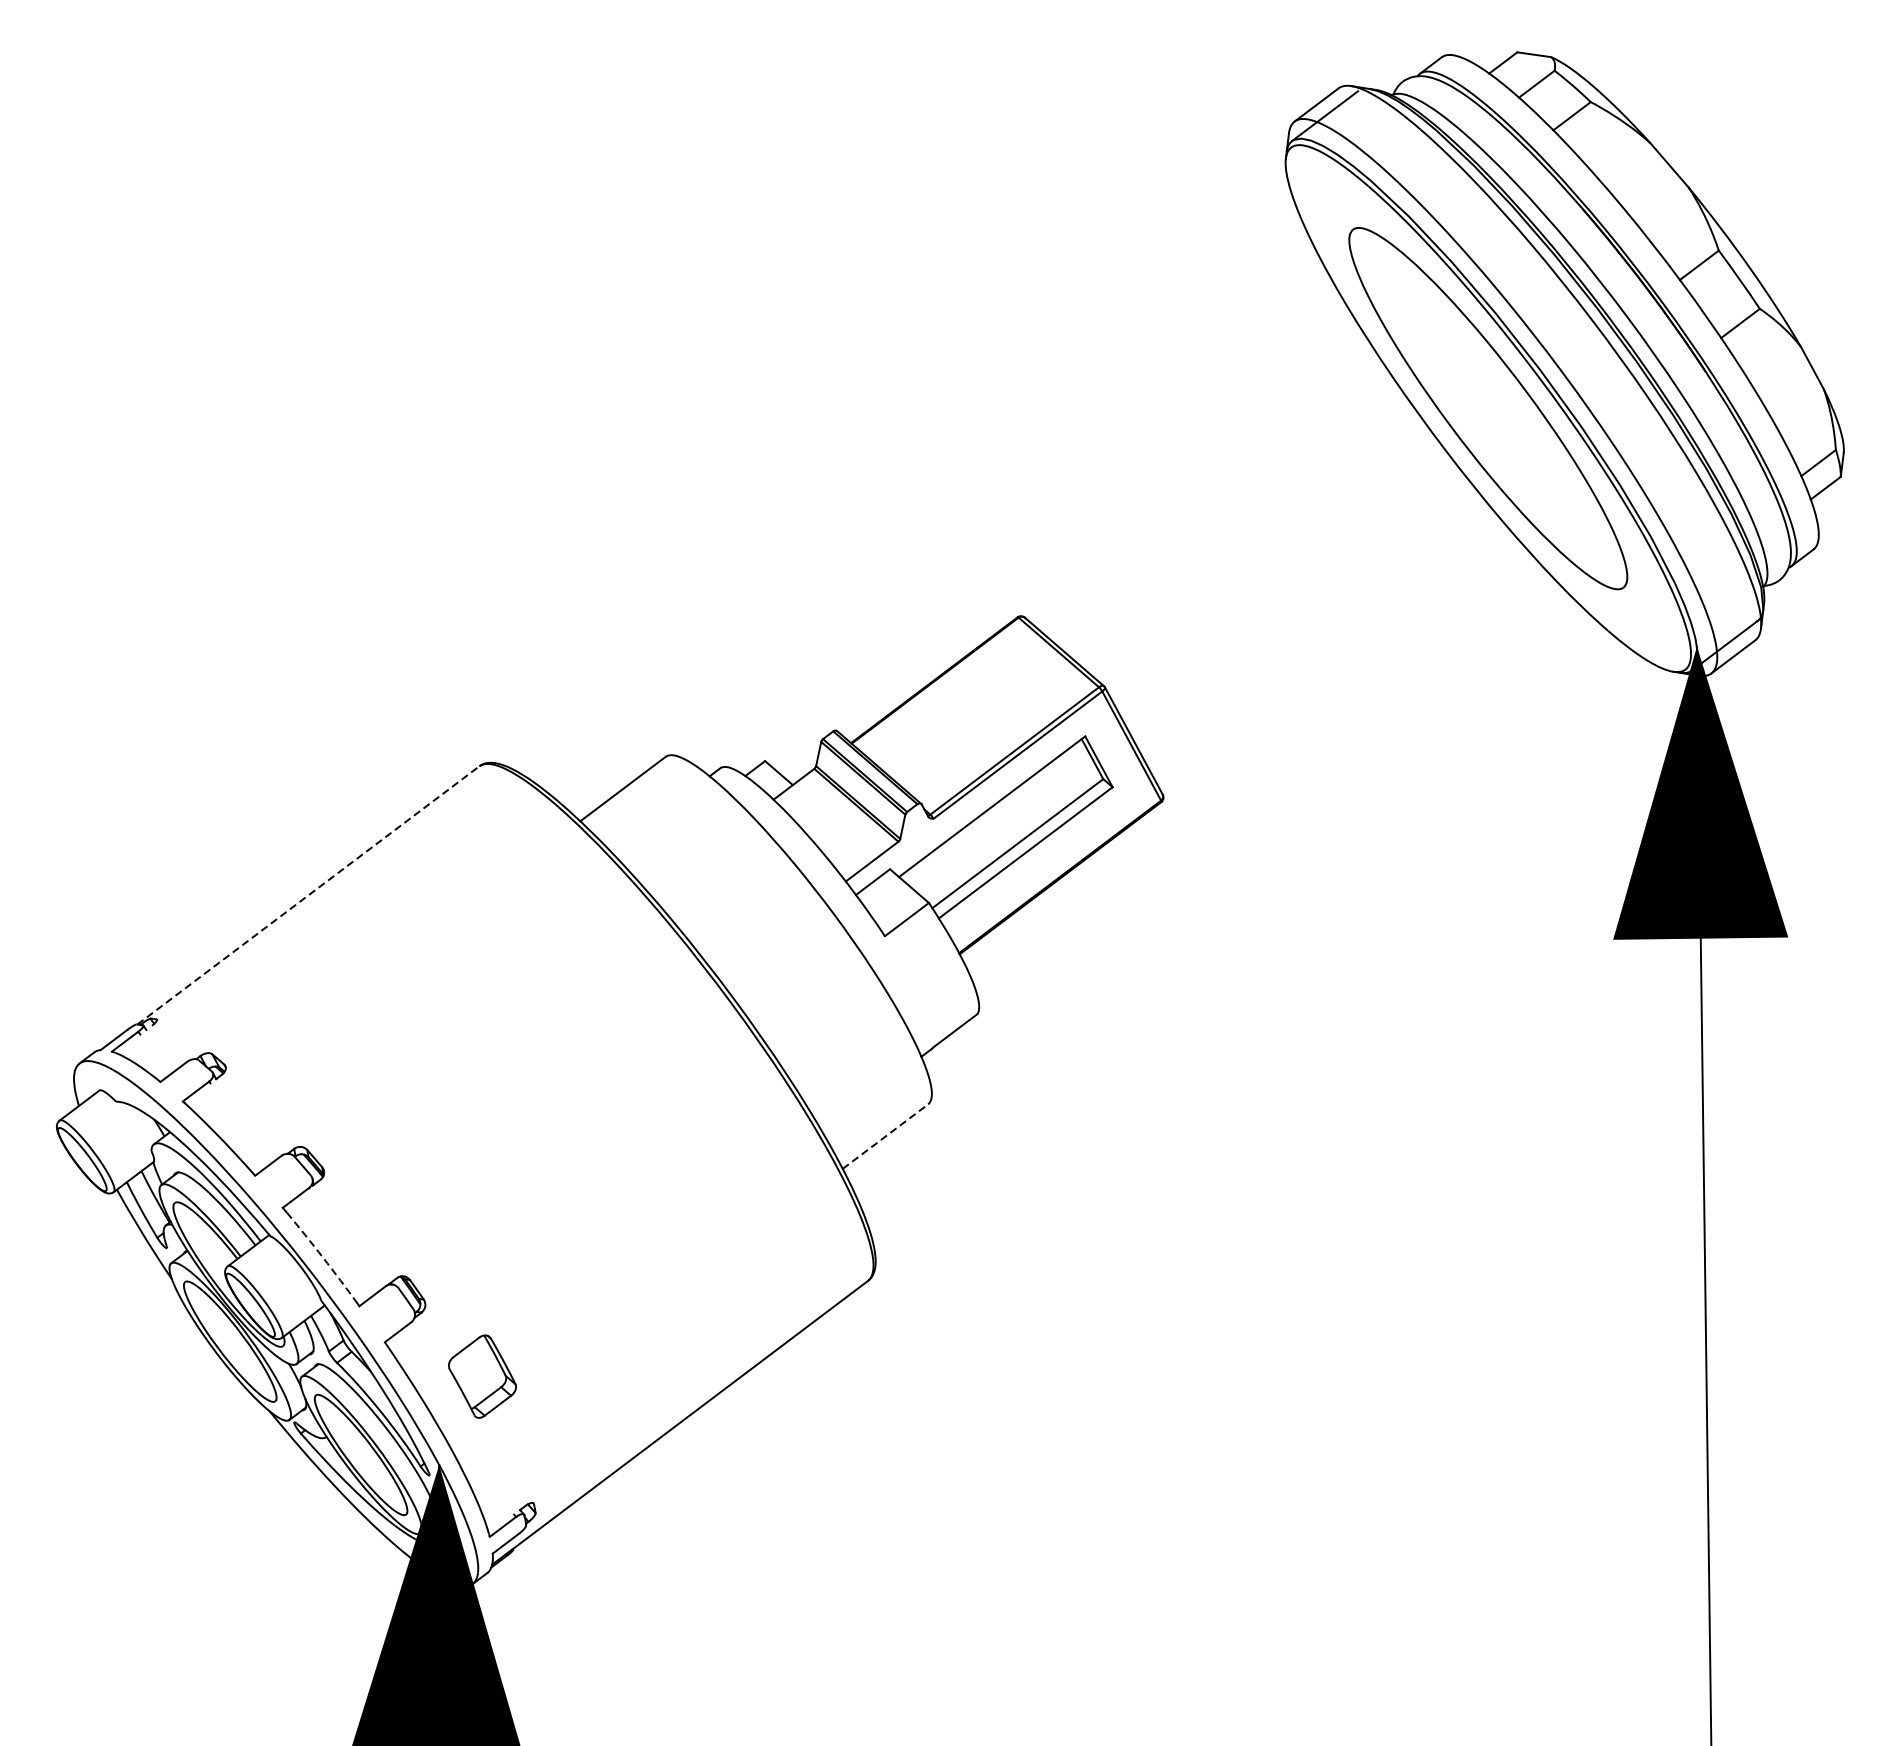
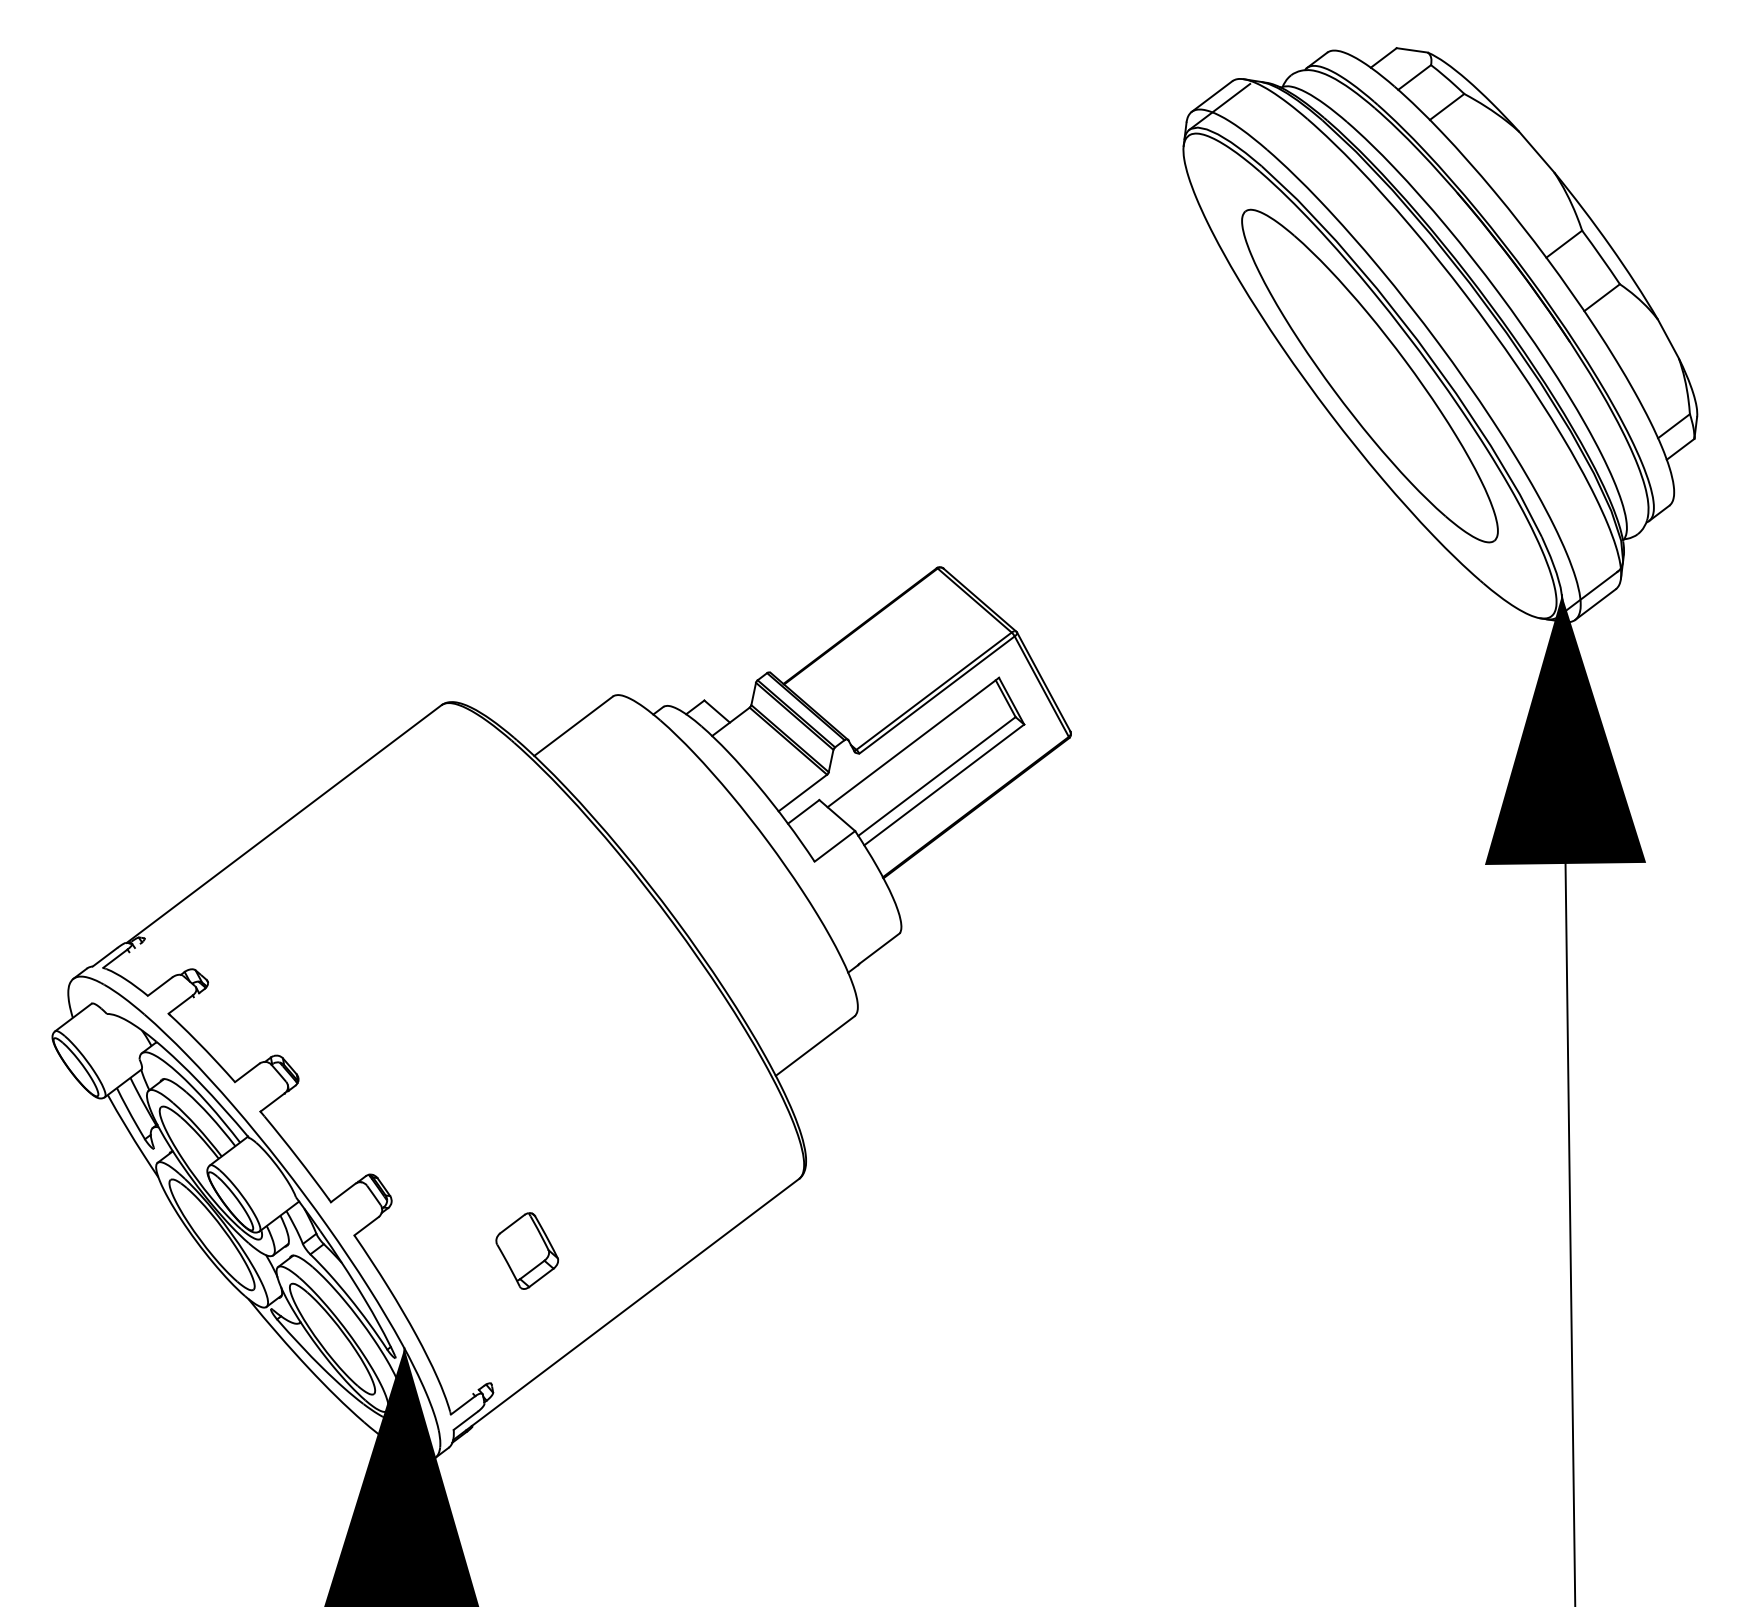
line: (308, 894) -> (284, 823), dashed -> solid
line: (885, 1135) -> (815, 1045), dashed -> solid
arc: (323, 1257) -> (297, 1157), dashed -> solid
part: (482, 1376) -> (527, 1250), moved

